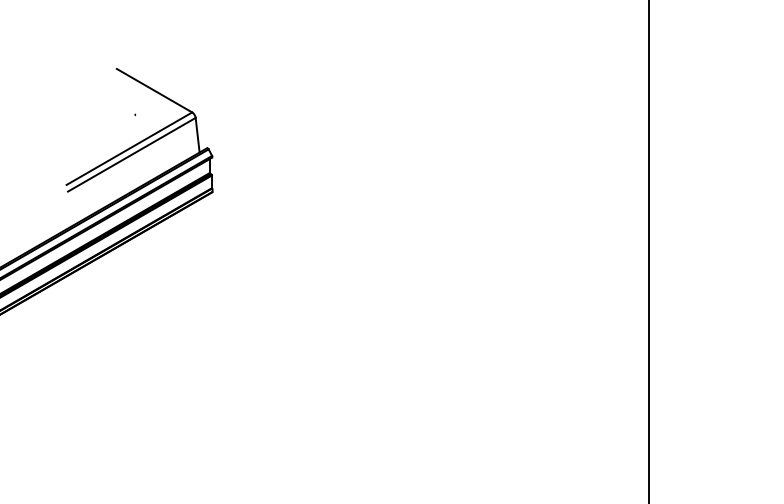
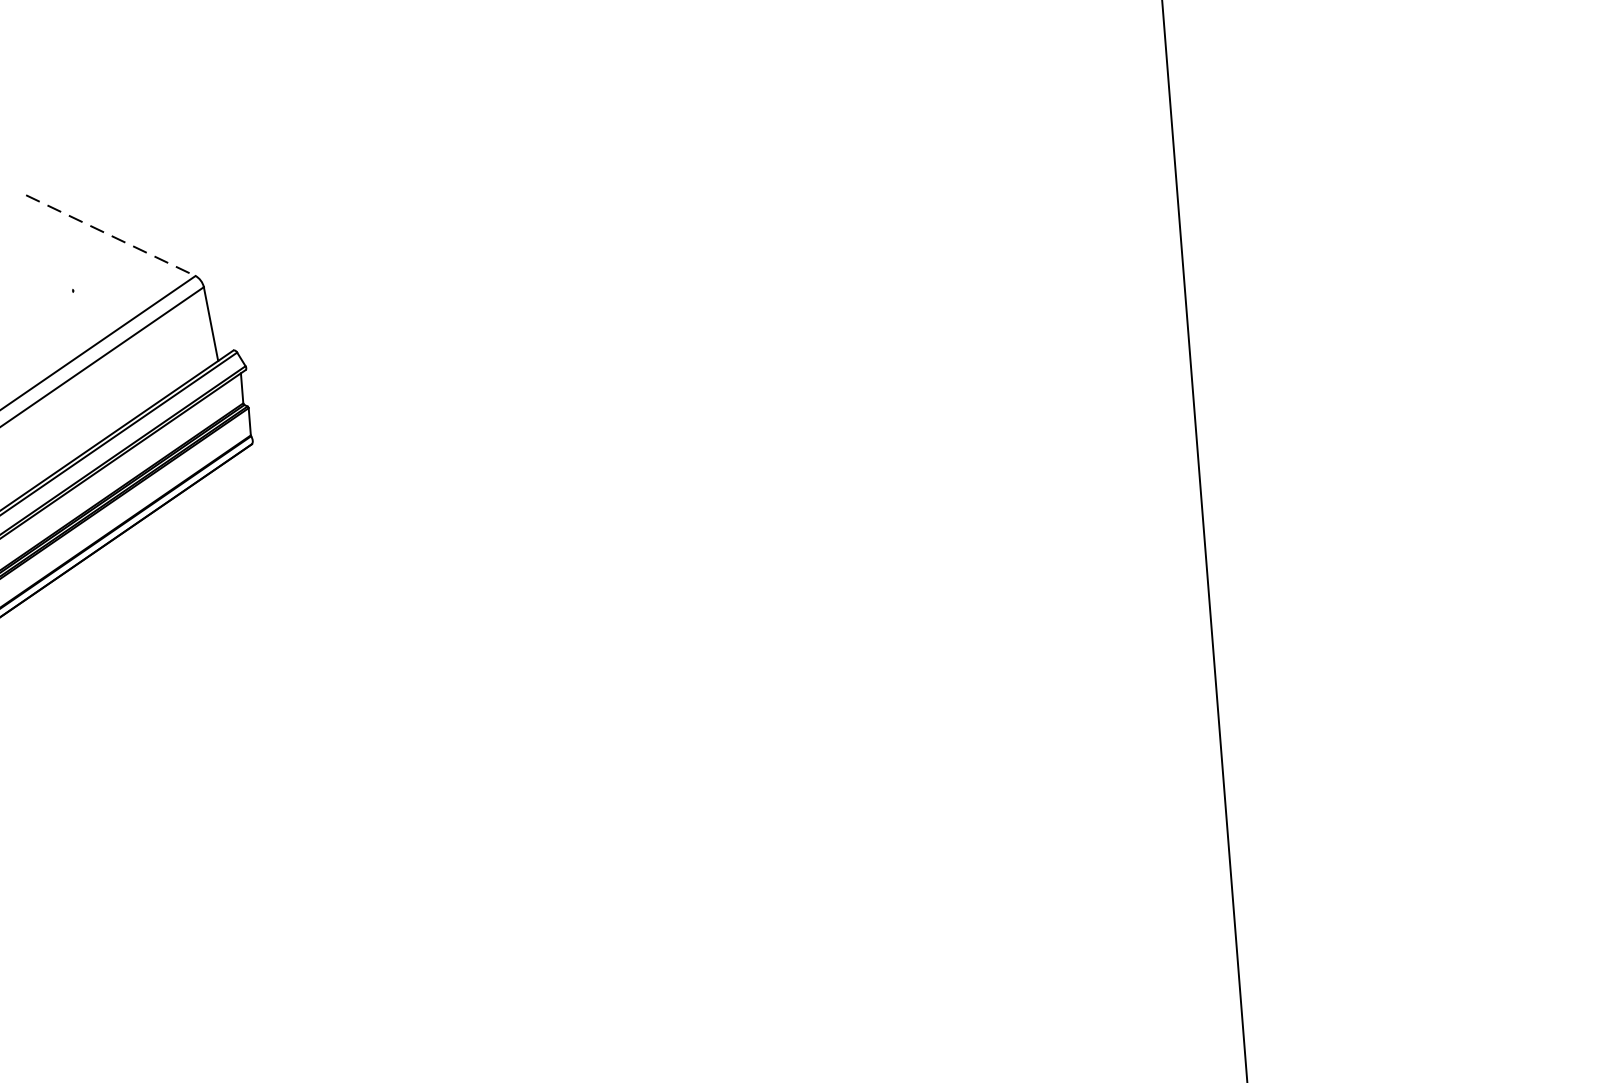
line: (154, 90) -> (110, 235), solid -> dashed

